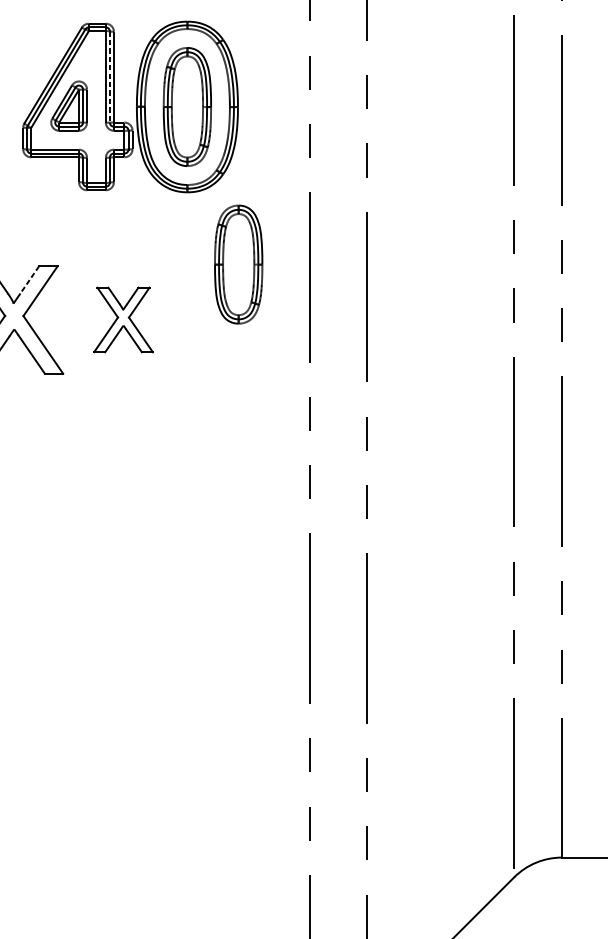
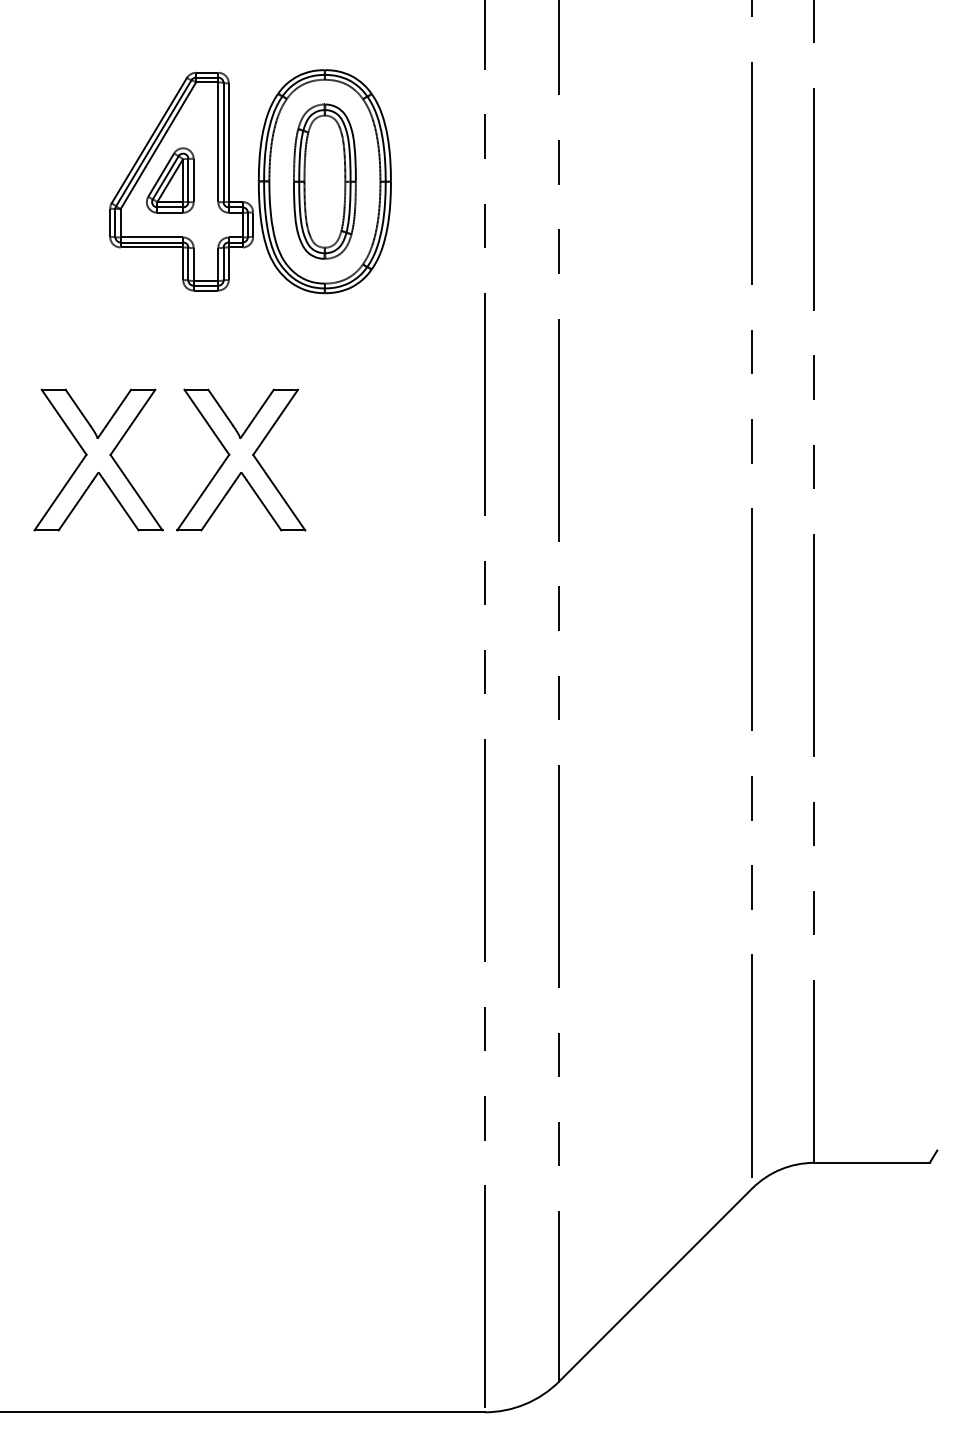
line: (109, 77) -> (223, 142), dashed -> solid
part: (238, 264) -> (391, 387), removed
line: (29, 279) -> (118, 407), dashed -> solid
part: (123, 319) -> (241, 459), size x1.67

